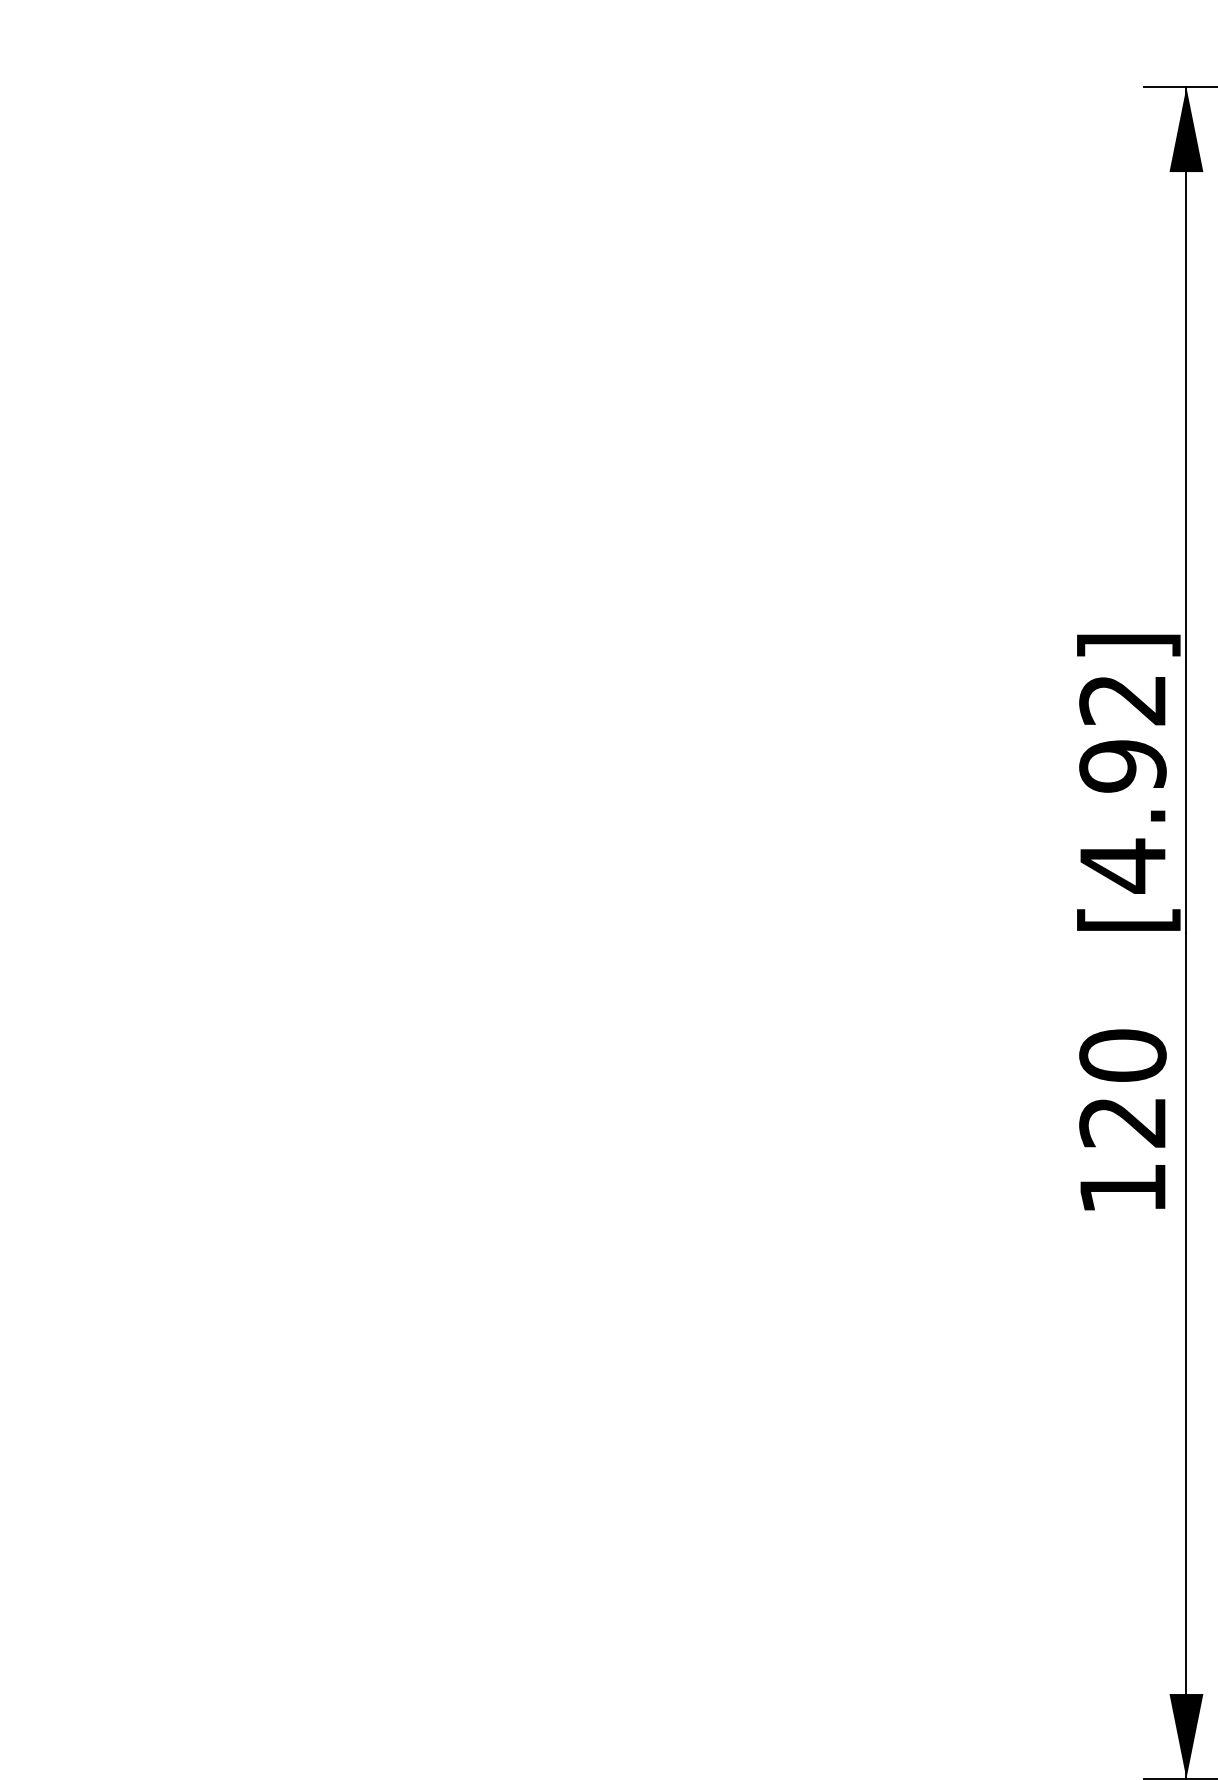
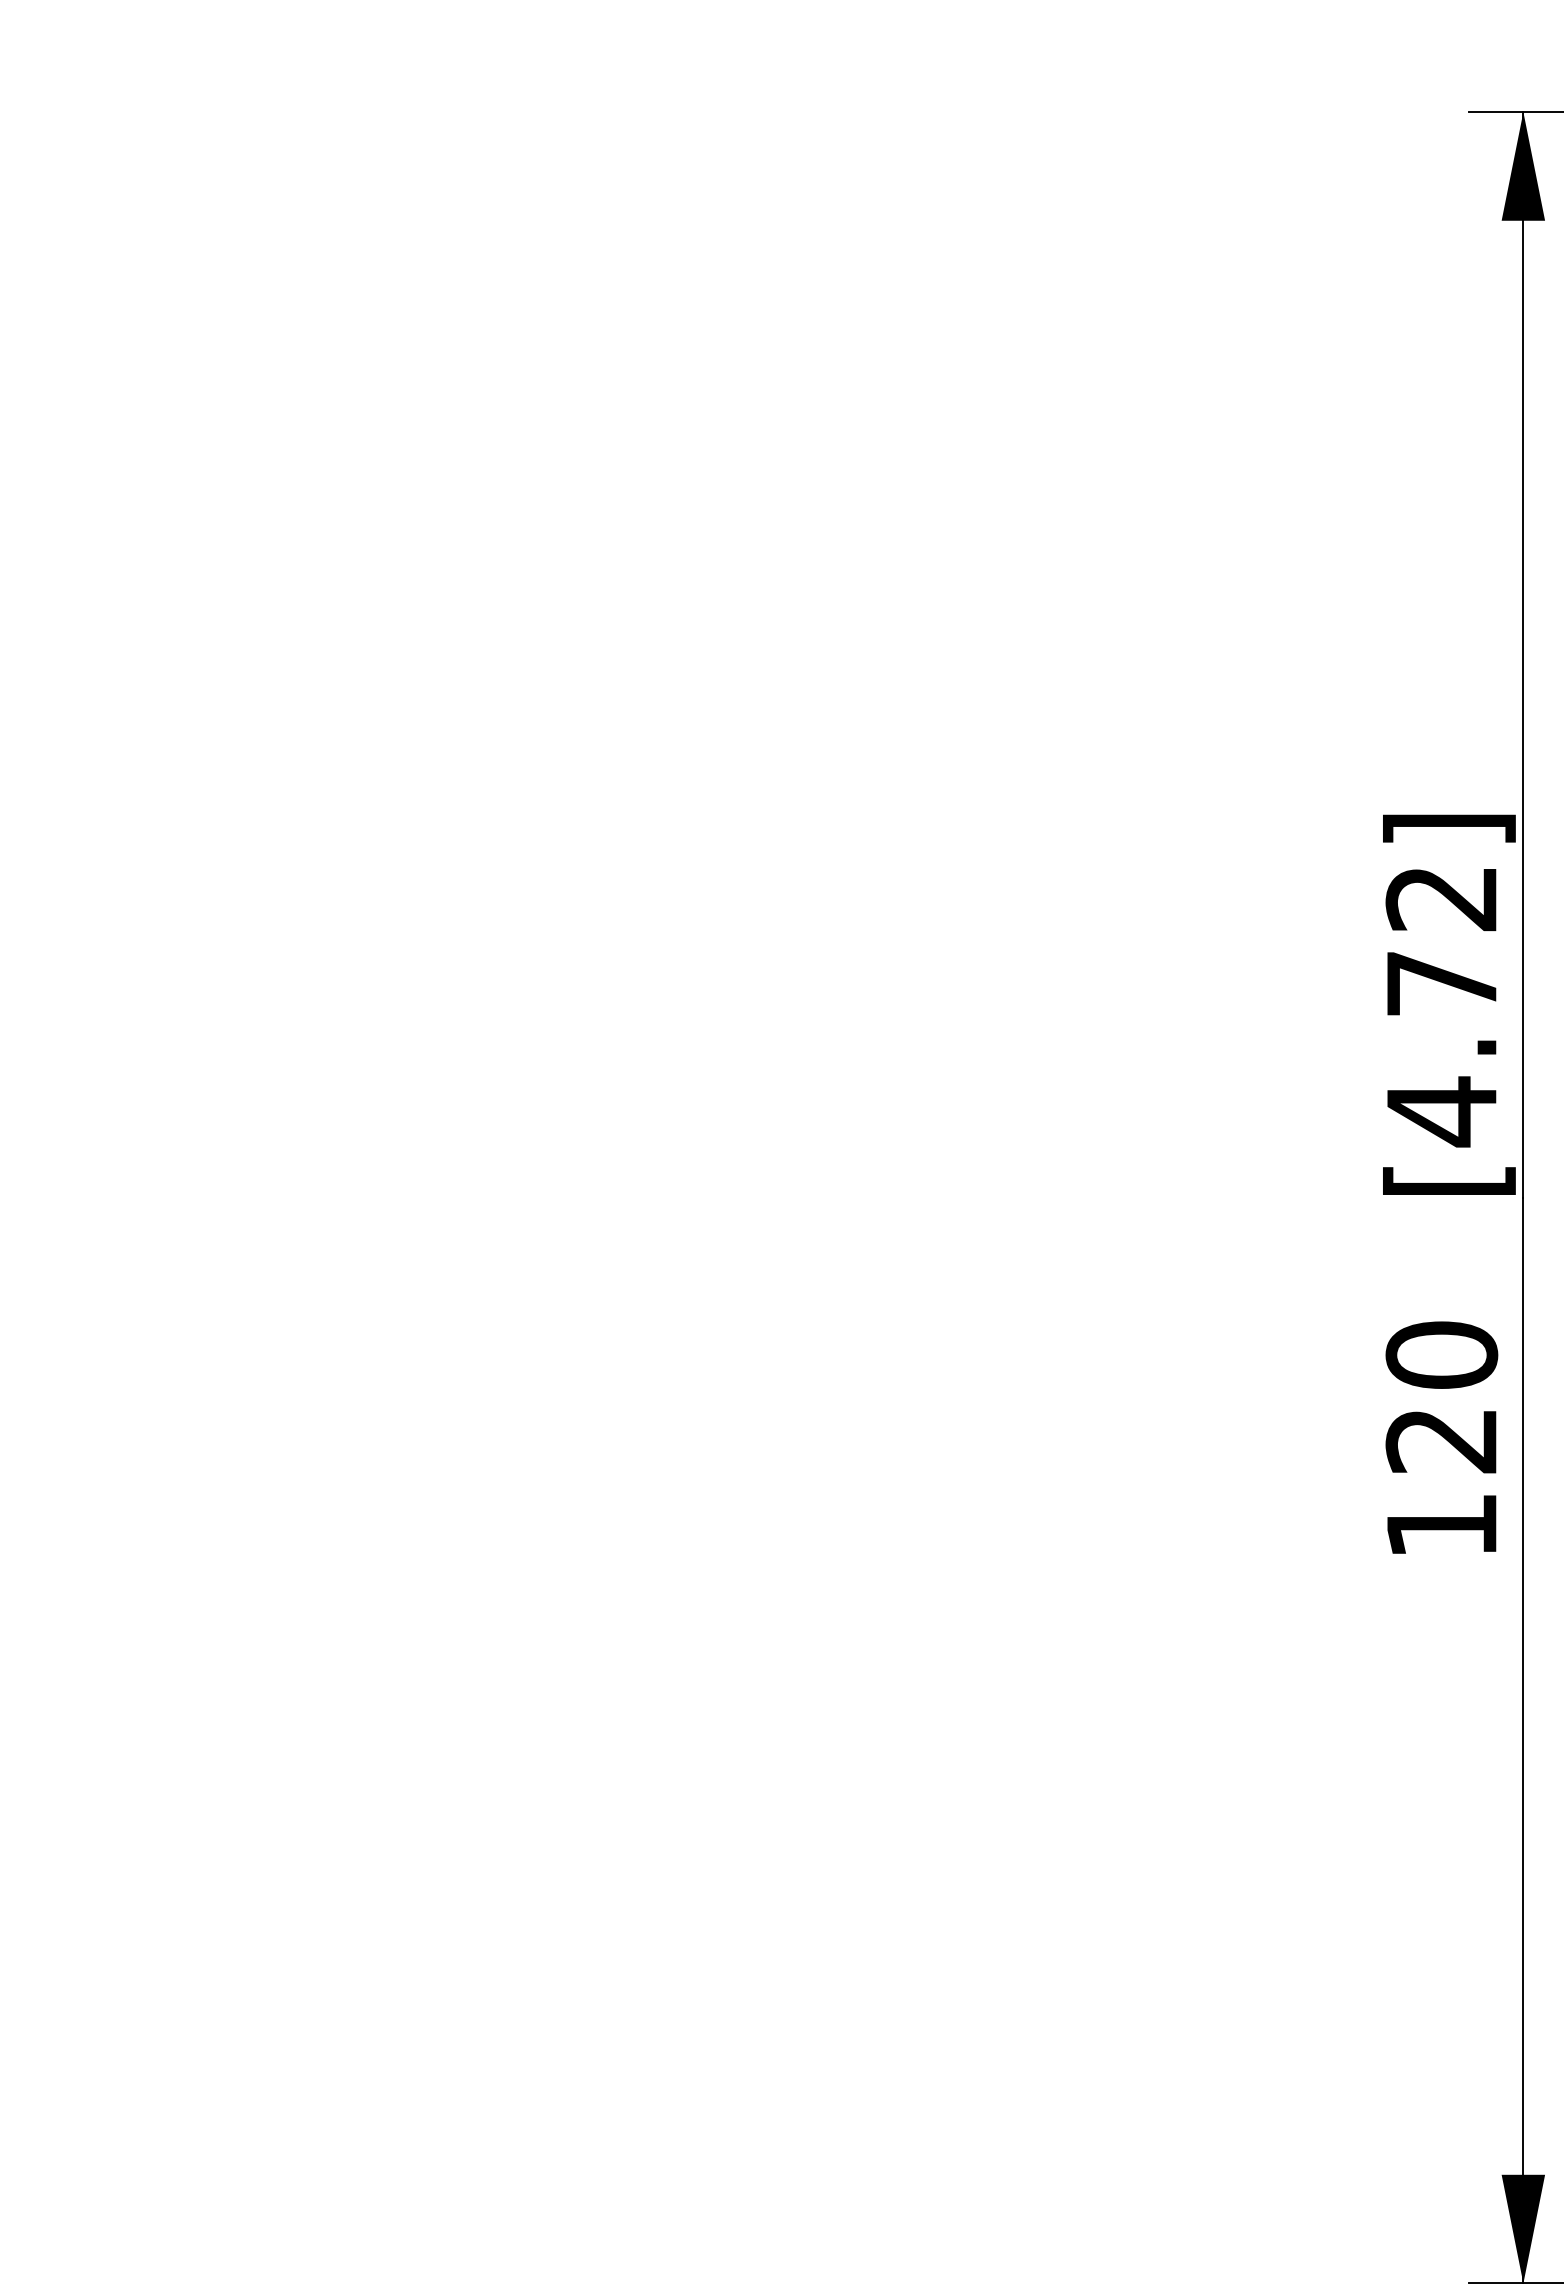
text: (1122, 766) -> (1441, 983), [4.92] -> [4.72]

